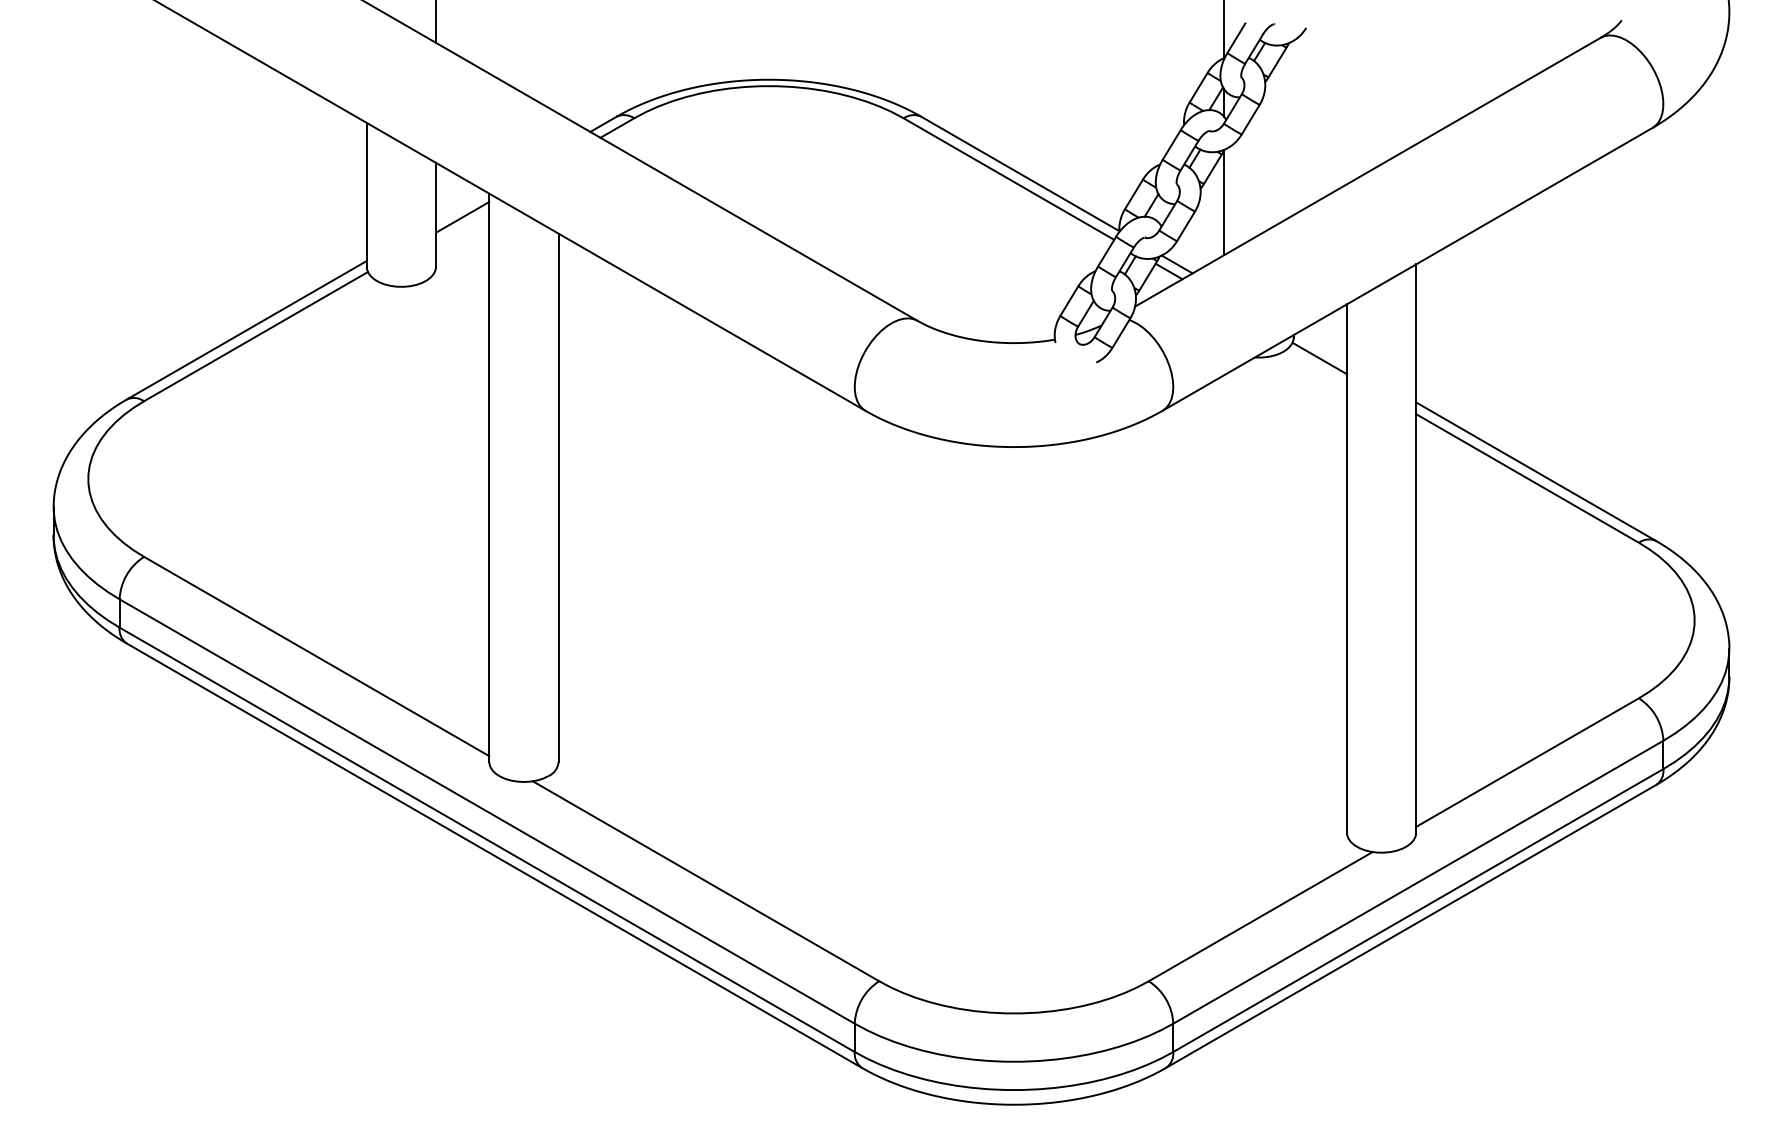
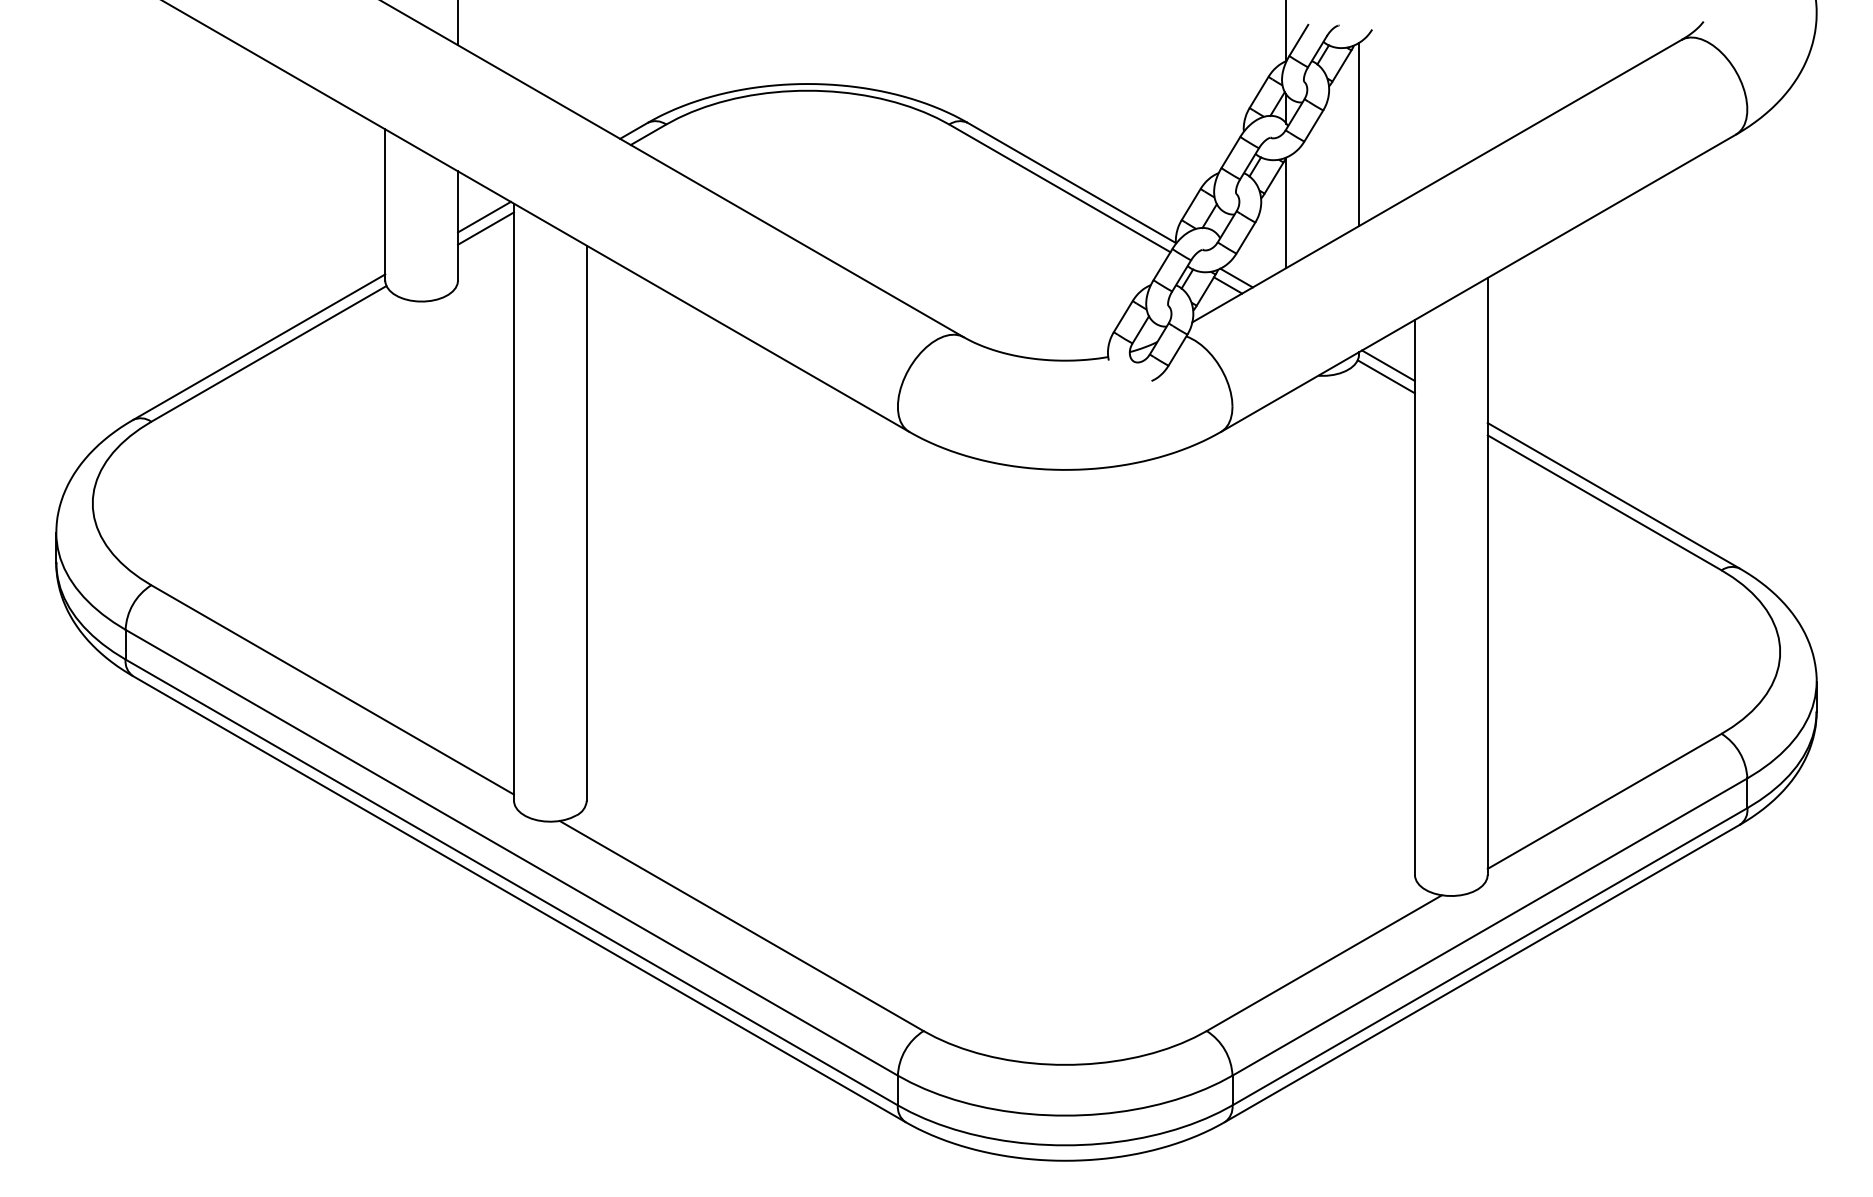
line: (1293, 127) -> (1358, 134), added
line: (461, 206) -> (484, 217), added
line: (1321, 347) -> (1388, 365), added

